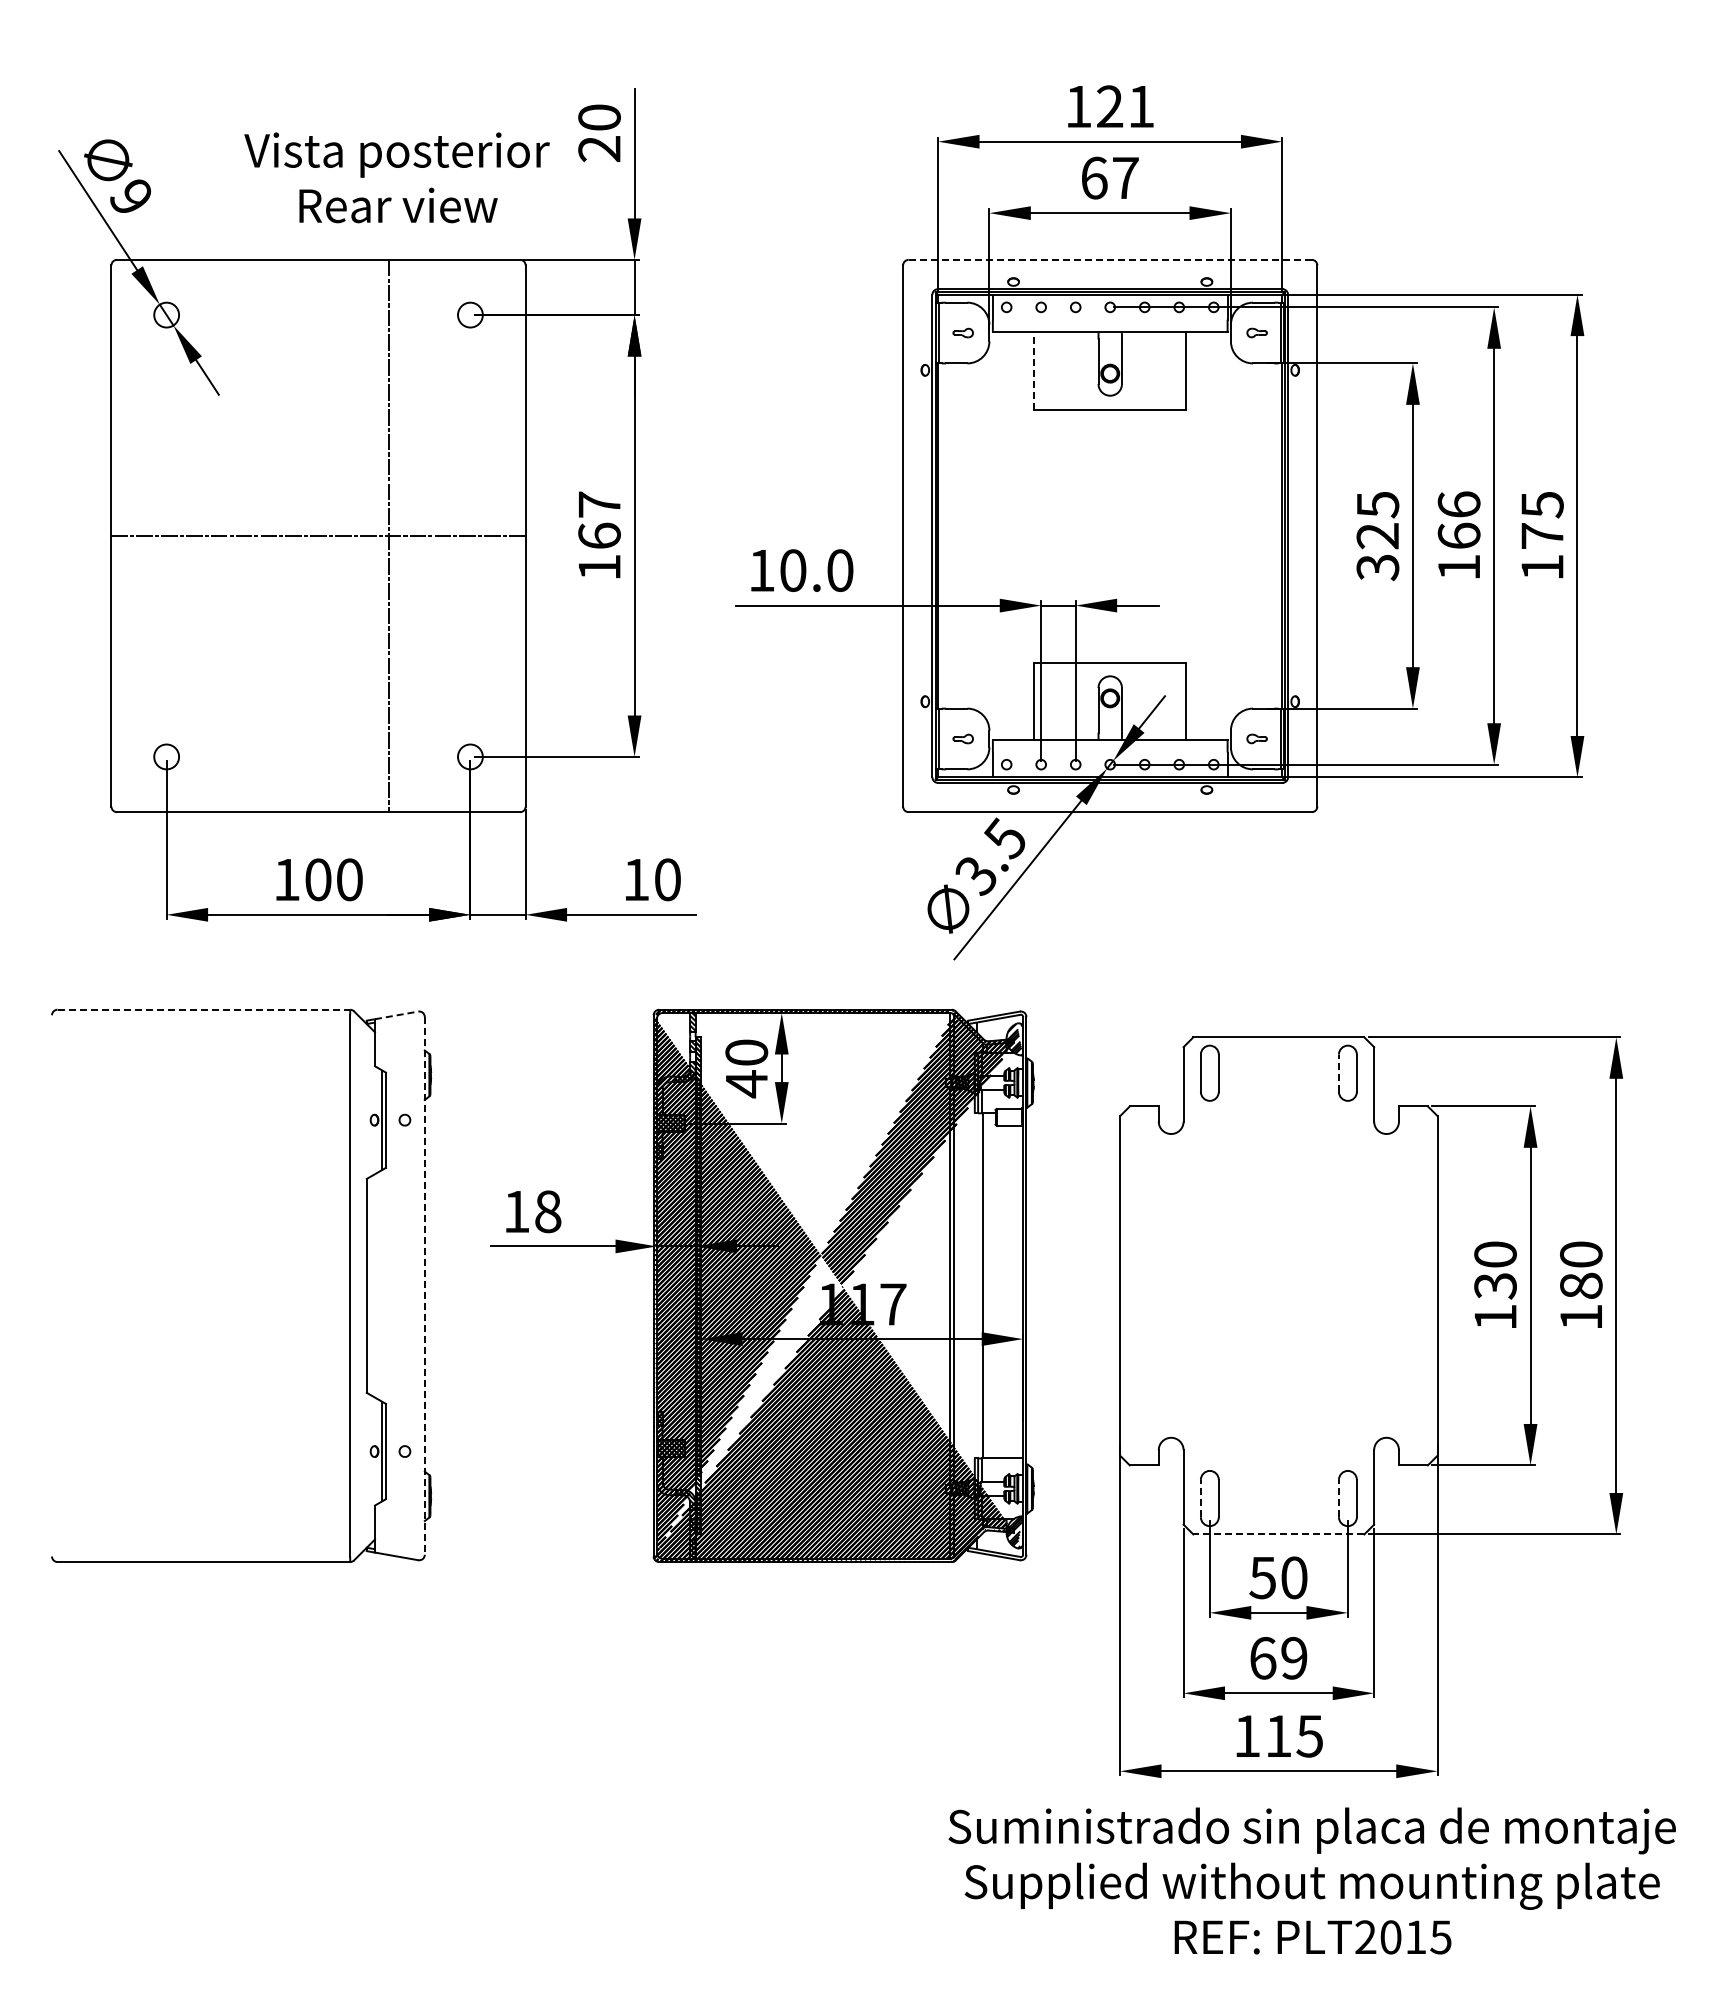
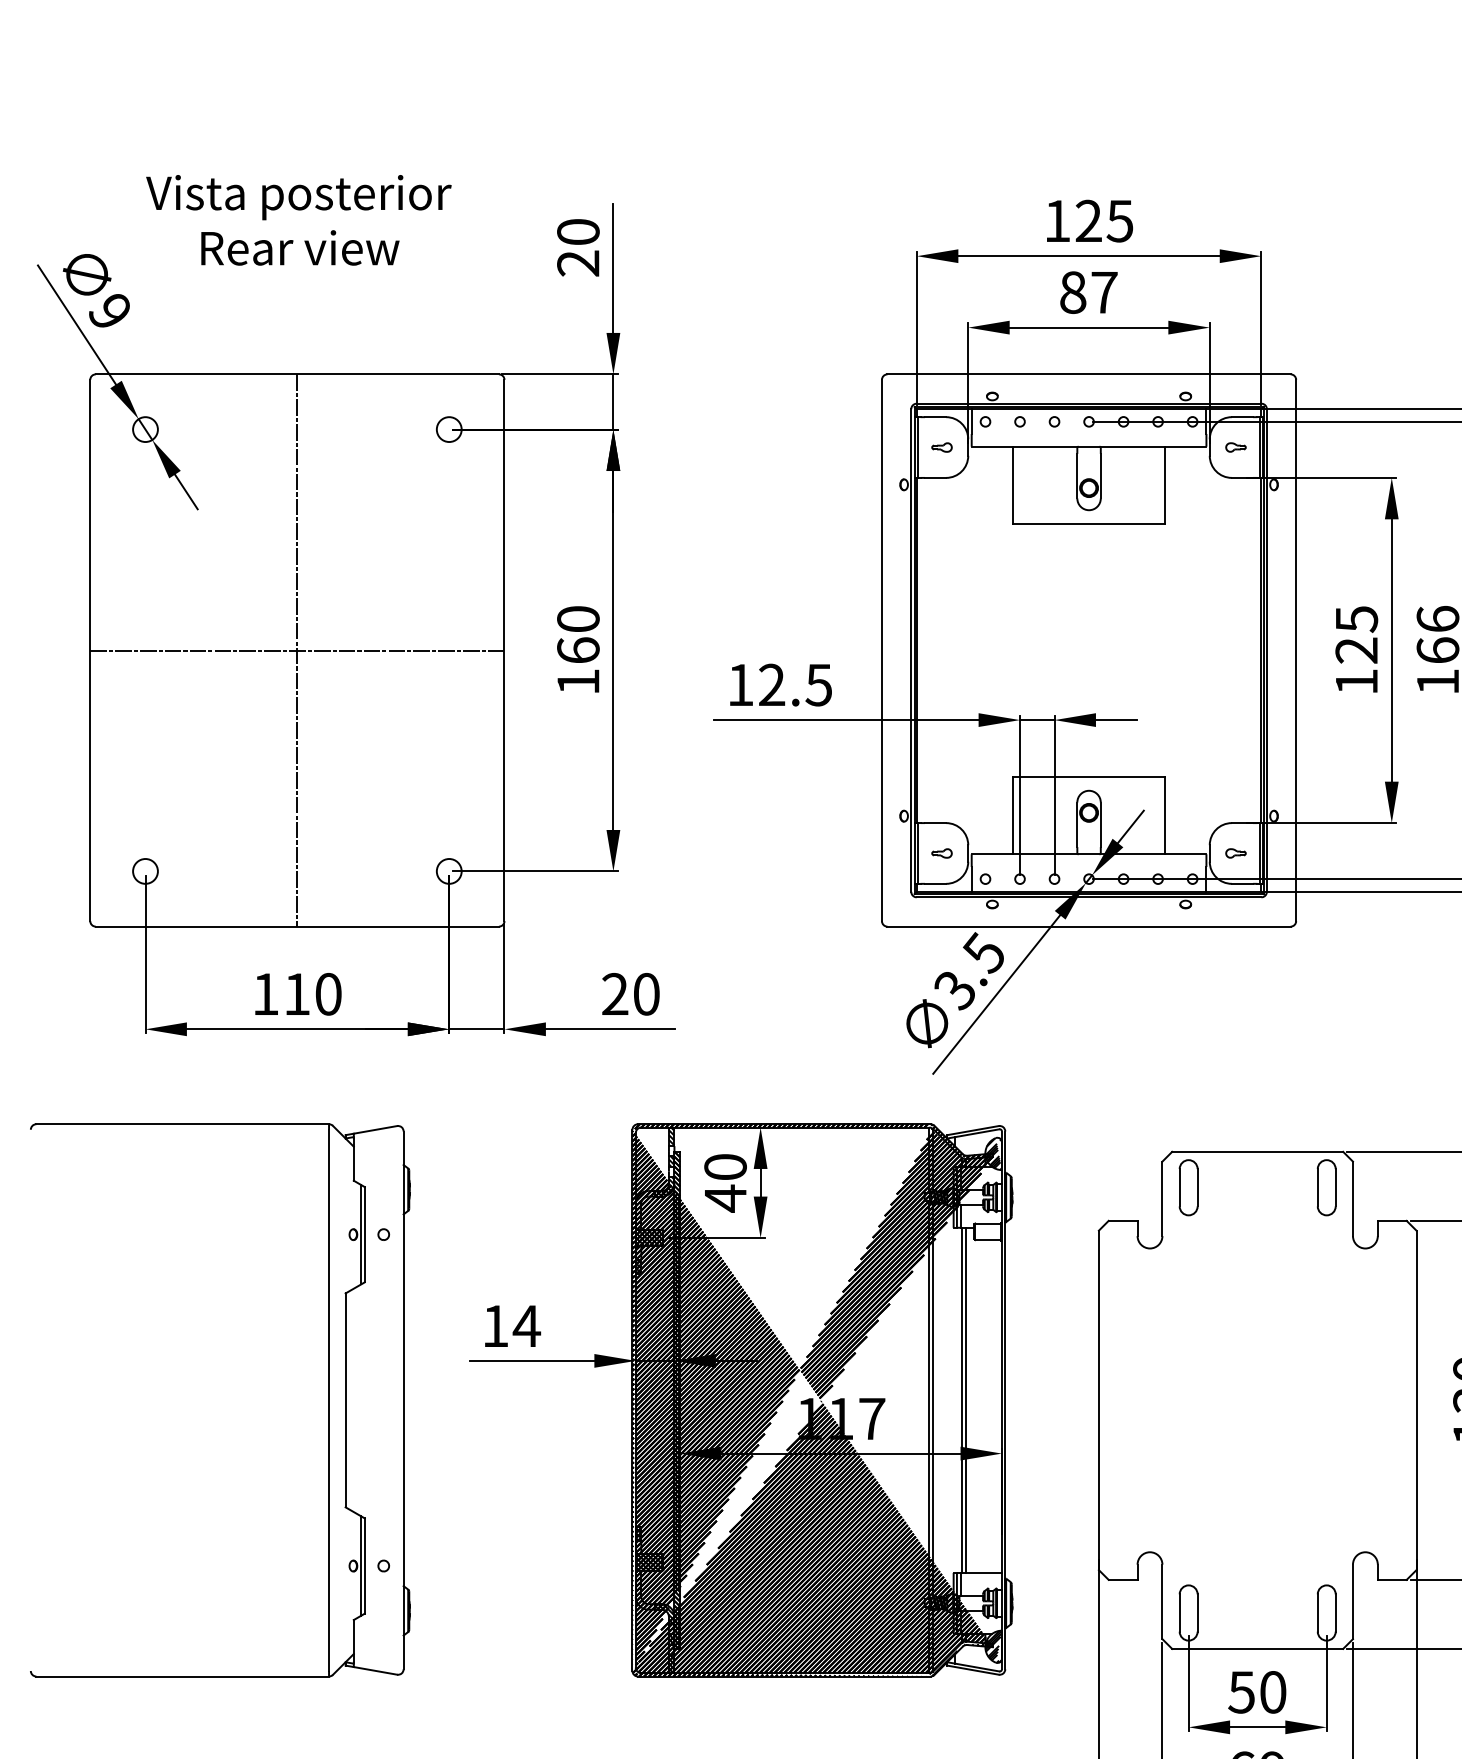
text: (1140, 107) -> (1119, 221), 121 -> 125
text: (396, 177) -> (298, 219), moved
text: (1094, 177) -> (1073, 291), 67 -> 87
line: (1110, 259) -> (1089, 373), dashed -> solid
line: (1034, 370) -> (1013, 484), dashed -> solid
text: (599, 504) -> (578, 618), 167 -> 160
line: (388, 535) -> (297, 649), moved
text: (1377, 567) -> (1356, 681), 325 -> 125
text: (816, 570) -> (795, 684), 10.0 -> 12.5
text: (318, 879) -> (297, 993), 100 -> 110
text: (636, 879) -> (615, 993), 10 -> 20
line: (204, 1009) -> (183, 1123), dashed -> solid
line: (397, 1015) -> (376, 1129), dashed -> solid
line: (1338, 1073) -> (1317, 1187), dashed -> solid
text: (547, 1211) -> (526, 1325), 18 -> 14
line: (424, 1285) -> (403, 1399), dashed -> solid
line: (987, 1285) -> (966, 1399), added
line: (1200, 1498) -> (1179, 1612), dashed -> solid
line: (1338, 1498) -> (1317, 1612), dashed -> solid
line: (1278, 1534) -> (1257, 1648), dashed -> solid

